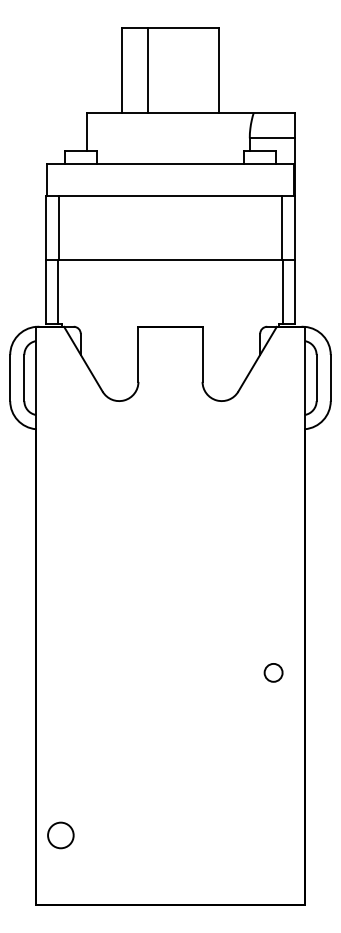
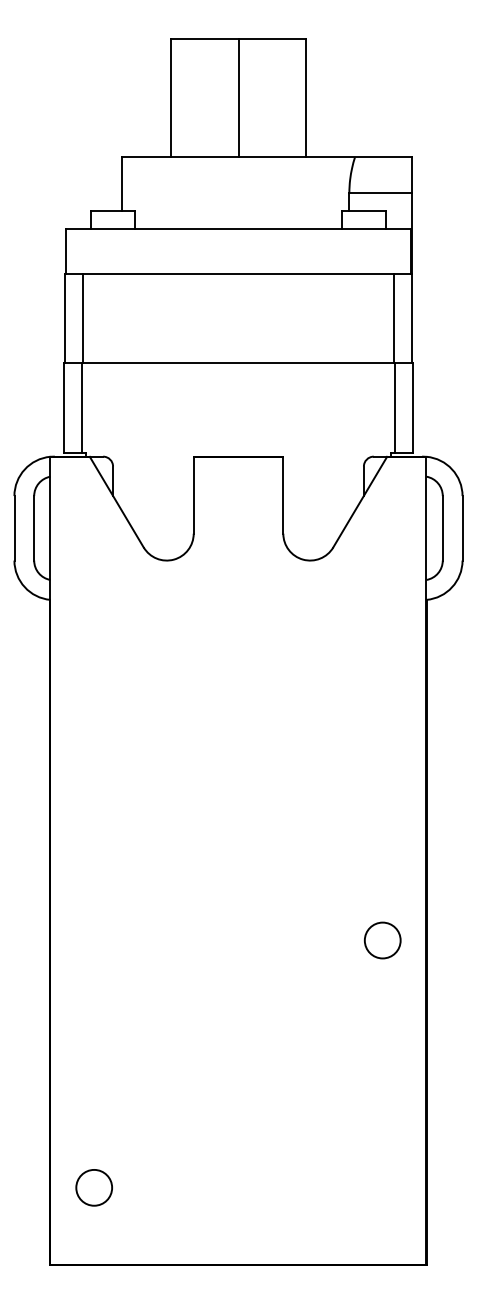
line: (148, 70) -> (238, 98), moved
circle: (273, 672) -> (382, 940), size x1.43
circle: (60, 835) -> (93, 1187), moved

